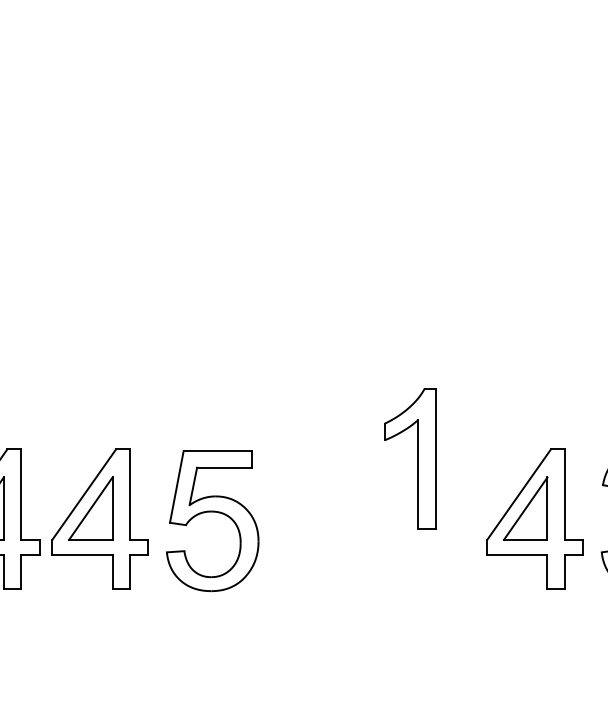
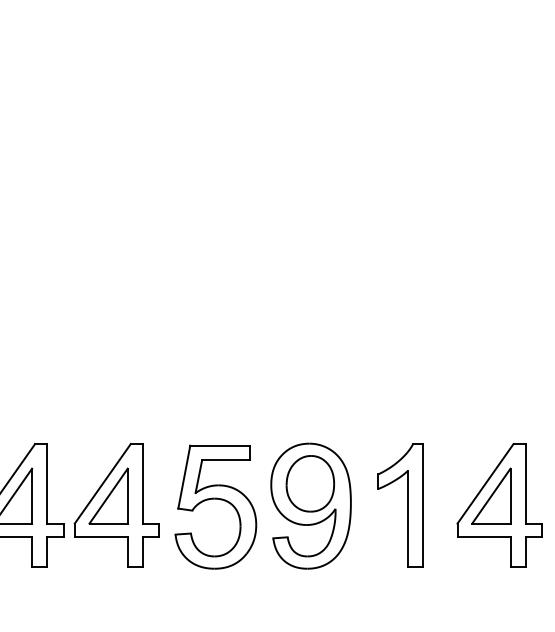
part: (417, 459) -> (407, 505), moved
part: (320, 519) -> (310, 505), added

